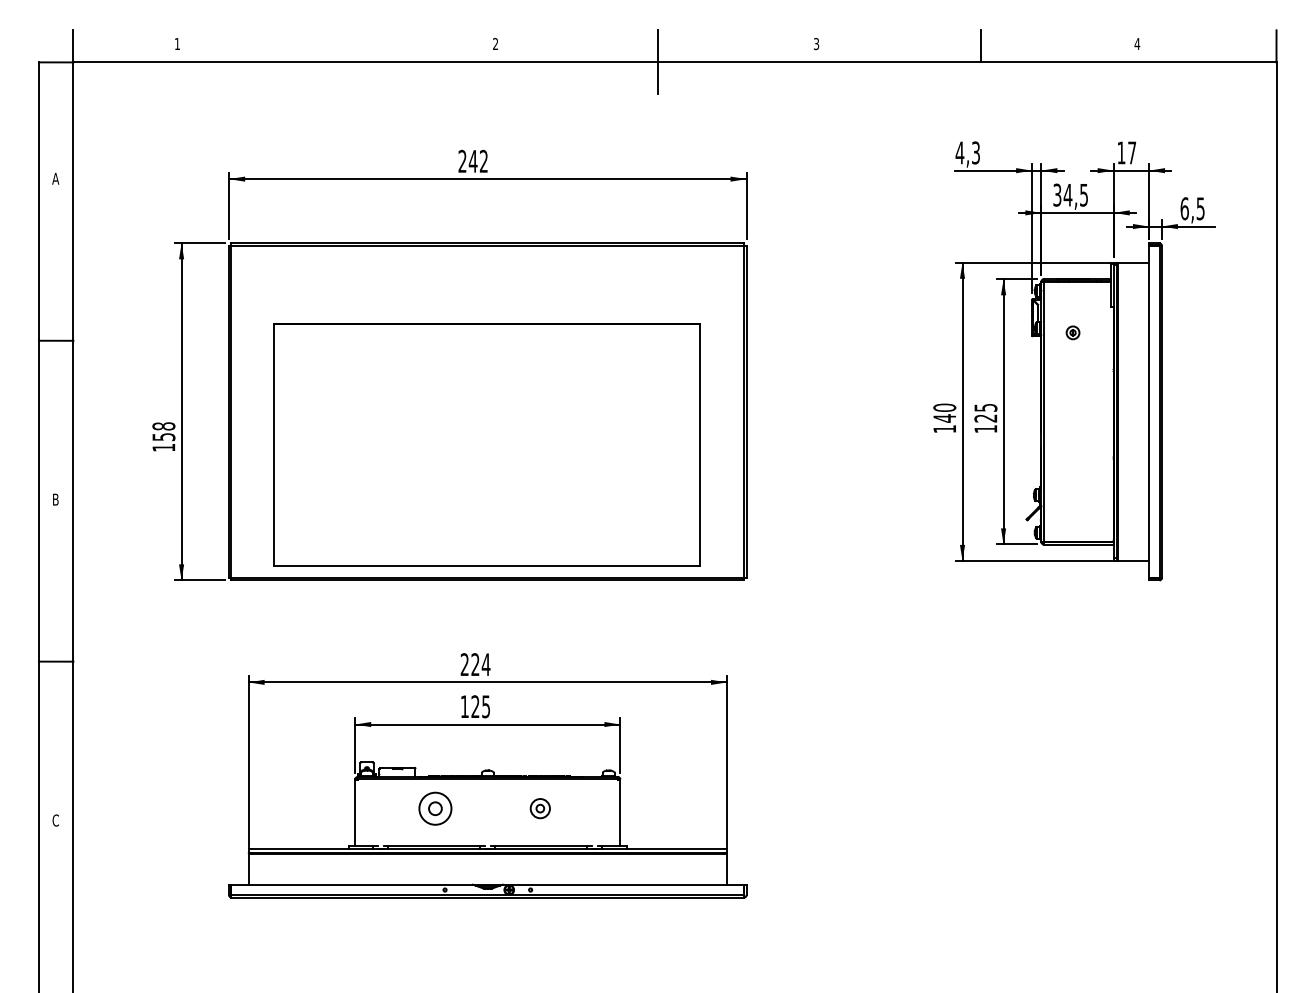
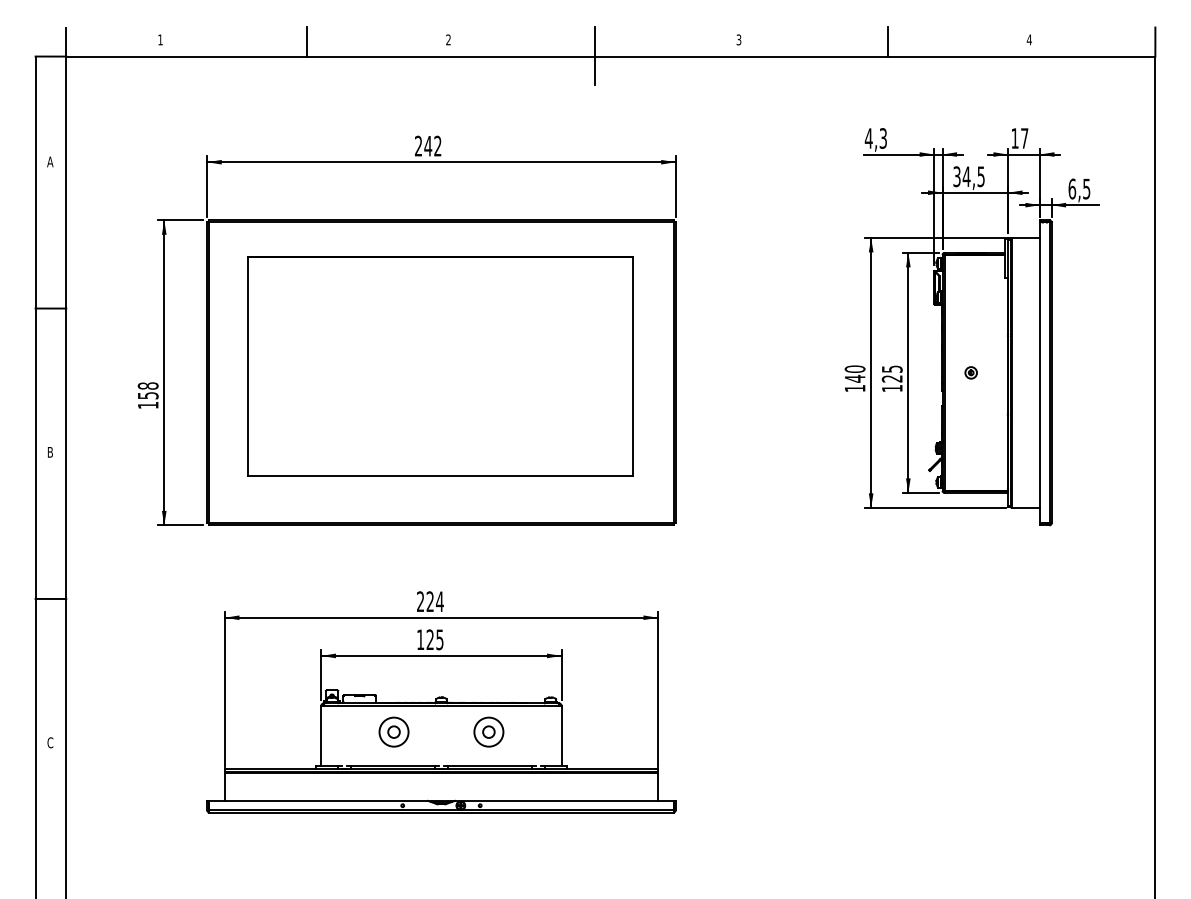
line: (338, 45) -> (306, 41), added
part: (1072, 332) -> (970, 372), moved
part: (486, 444) -> (440, 366), moved
part: (540, 808) -> (489, 731), size x1.67

